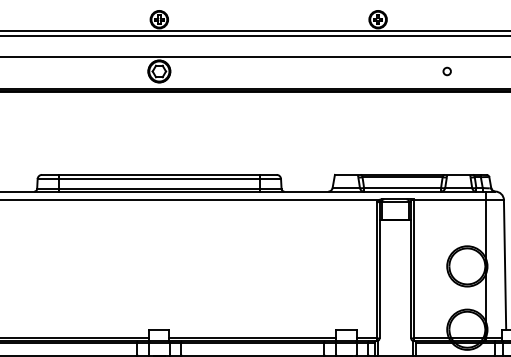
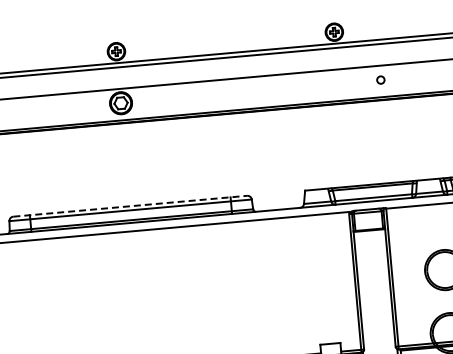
circle: (446, 71) -> (380, 80), moved
line: (159, 174) -> (130, 205), solid -> dashed

